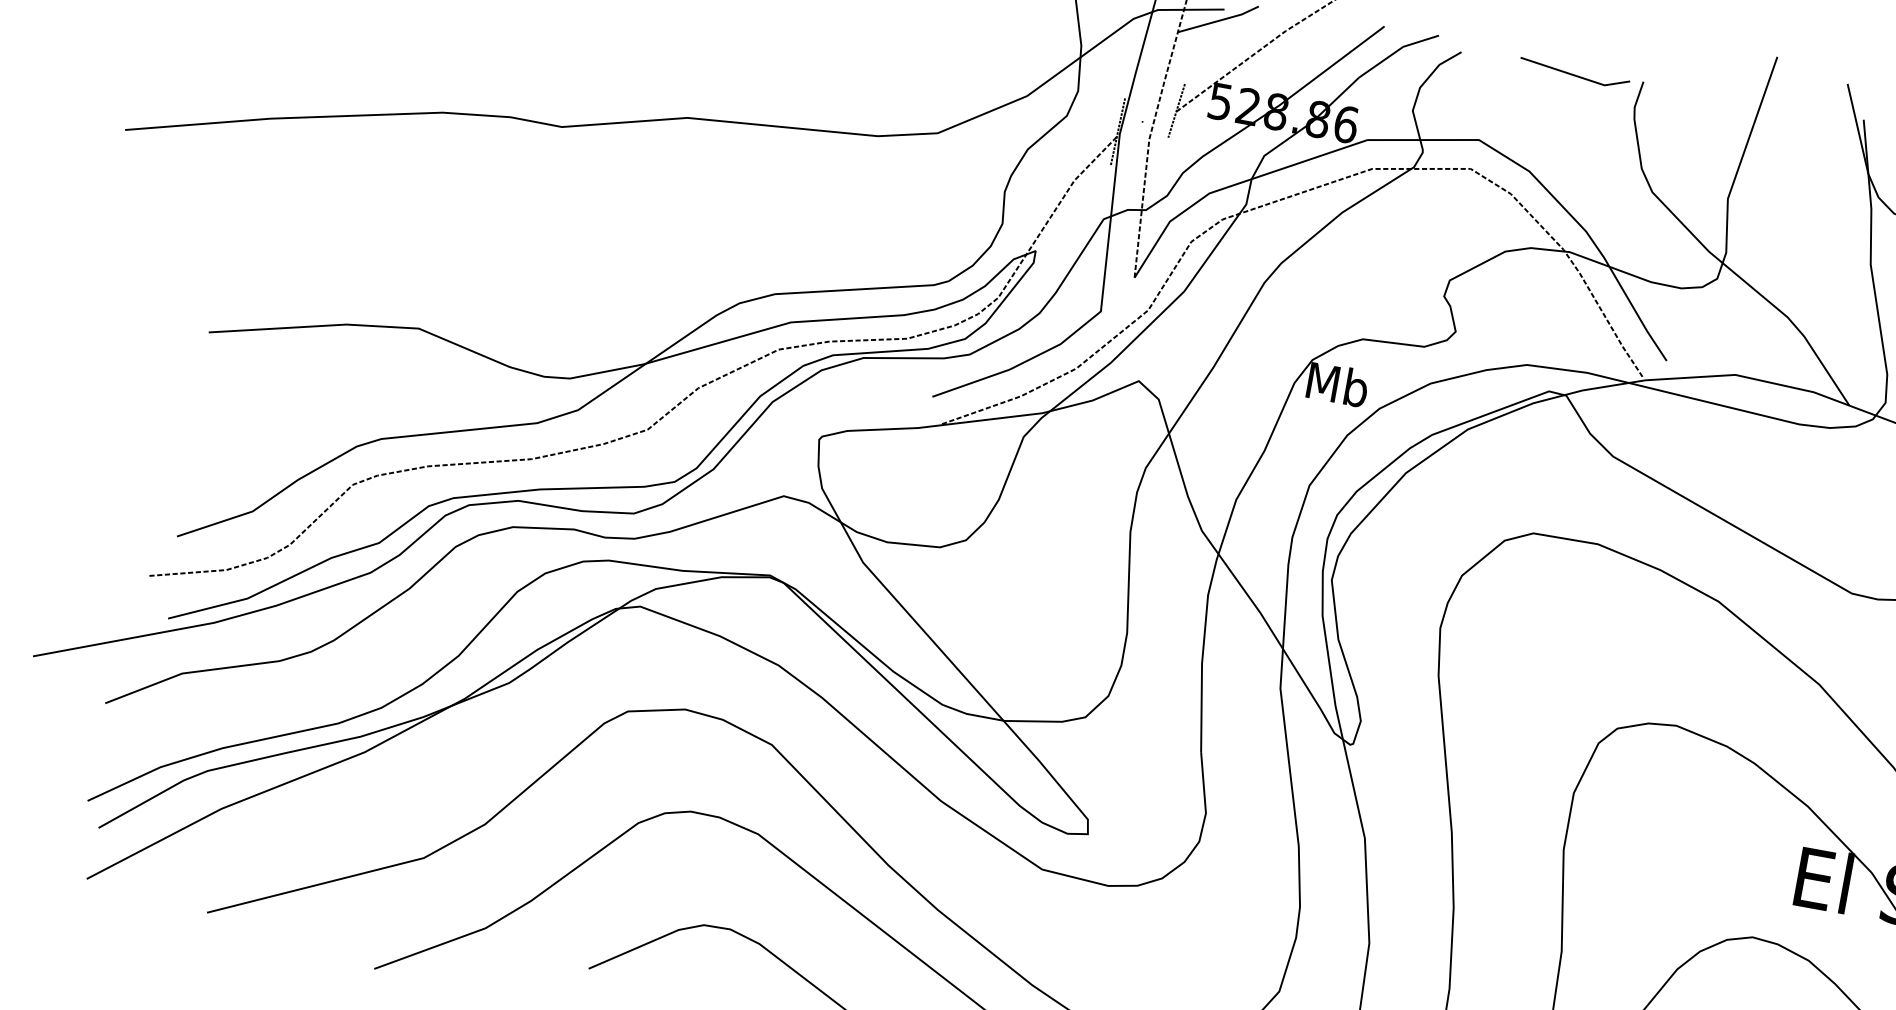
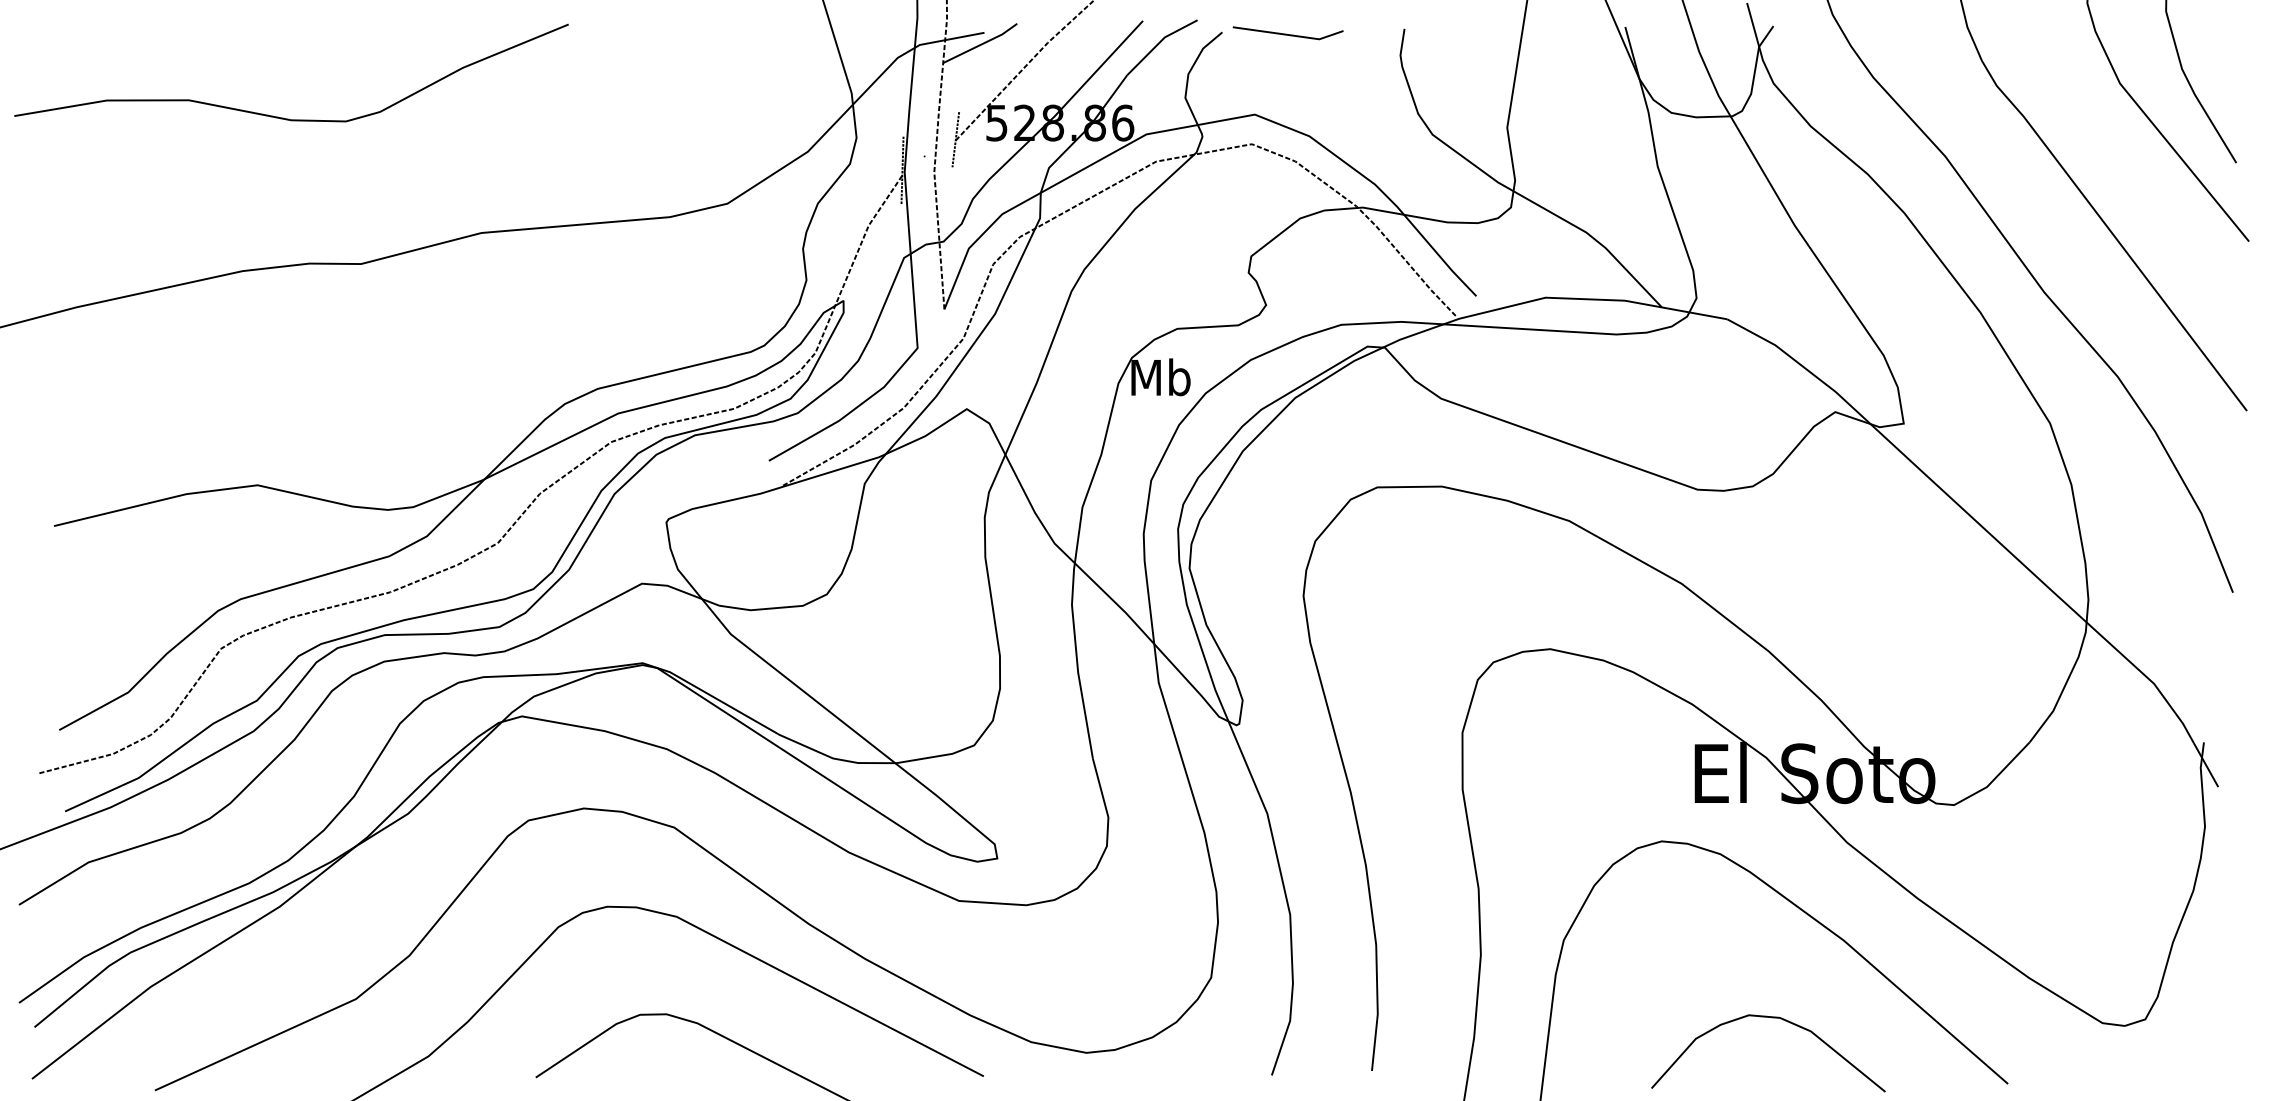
line: (1572, 73) -> (1286, 33), moved

